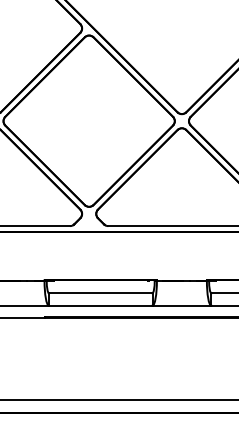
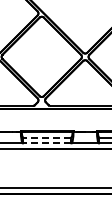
line: (99, 293) -> (46, 137), solid -> dashed
line: (99, 305) -> (46, 143), solid -> dashed

